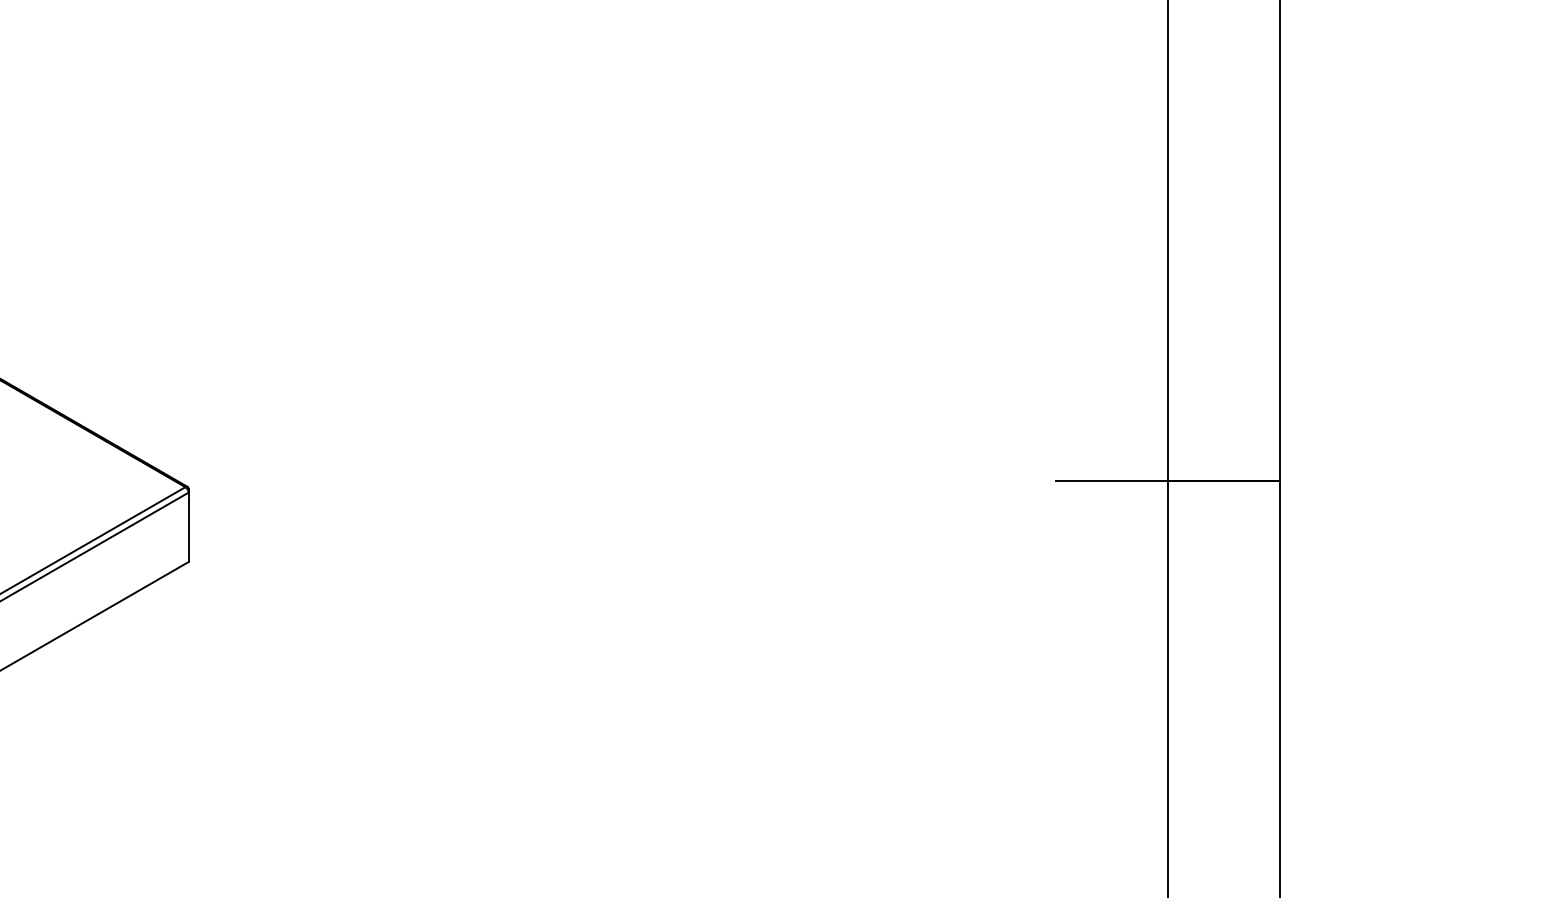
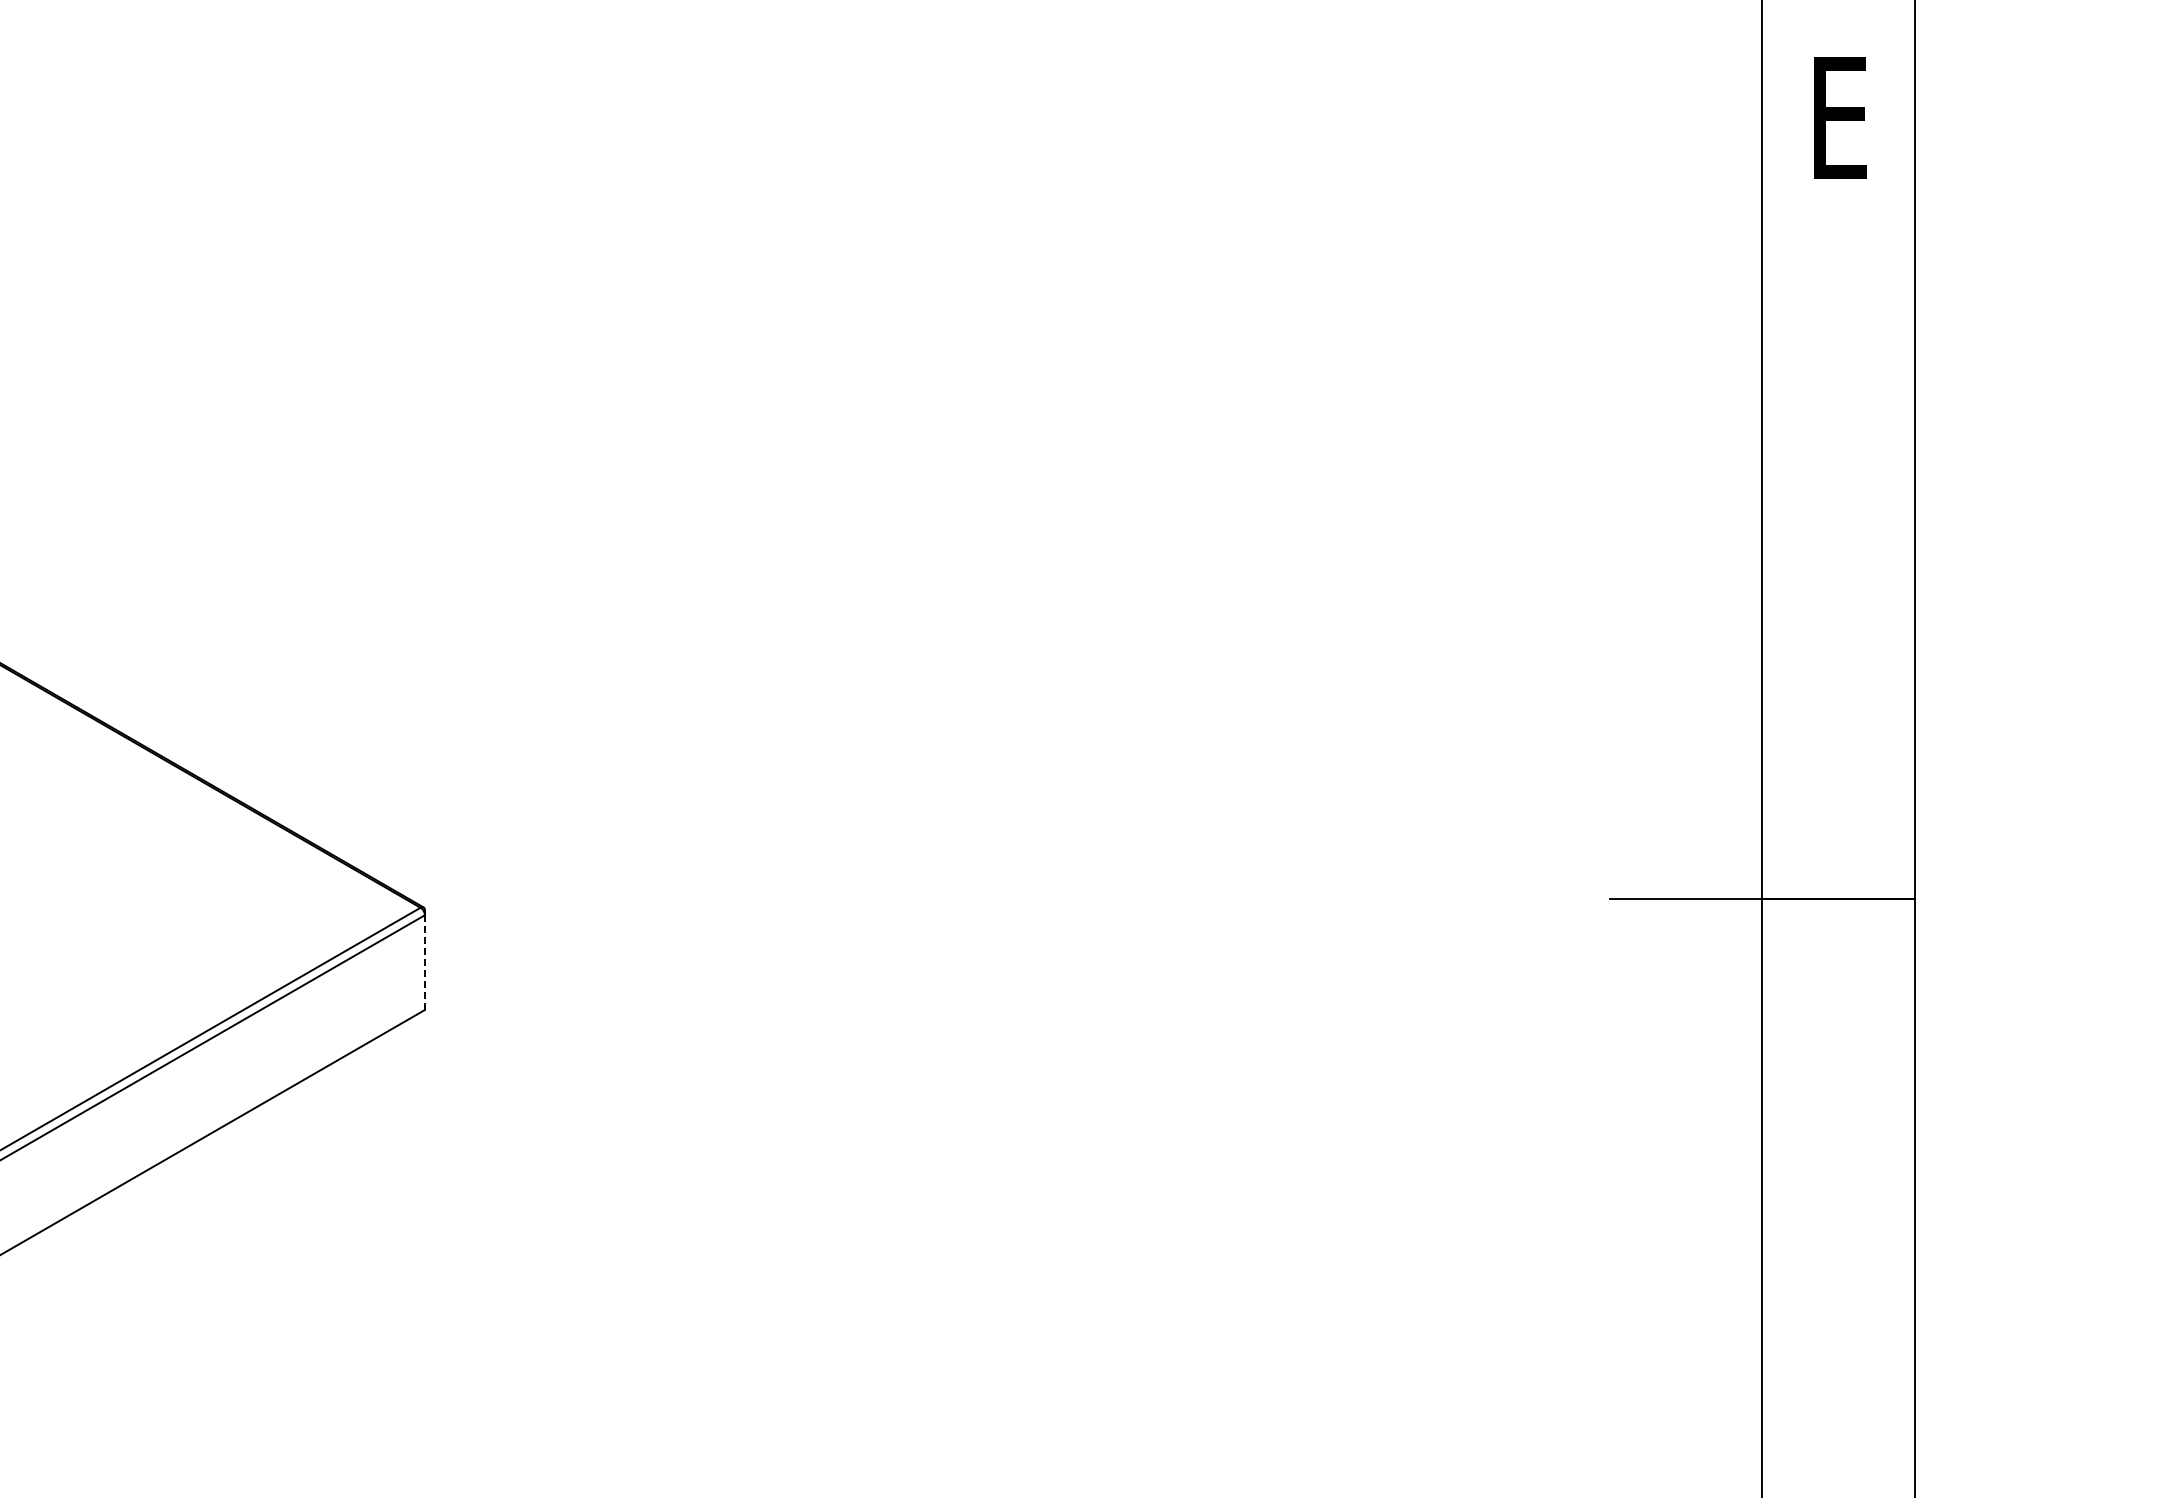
line: (188, 527) -> (424, 962), solid -> dashed

